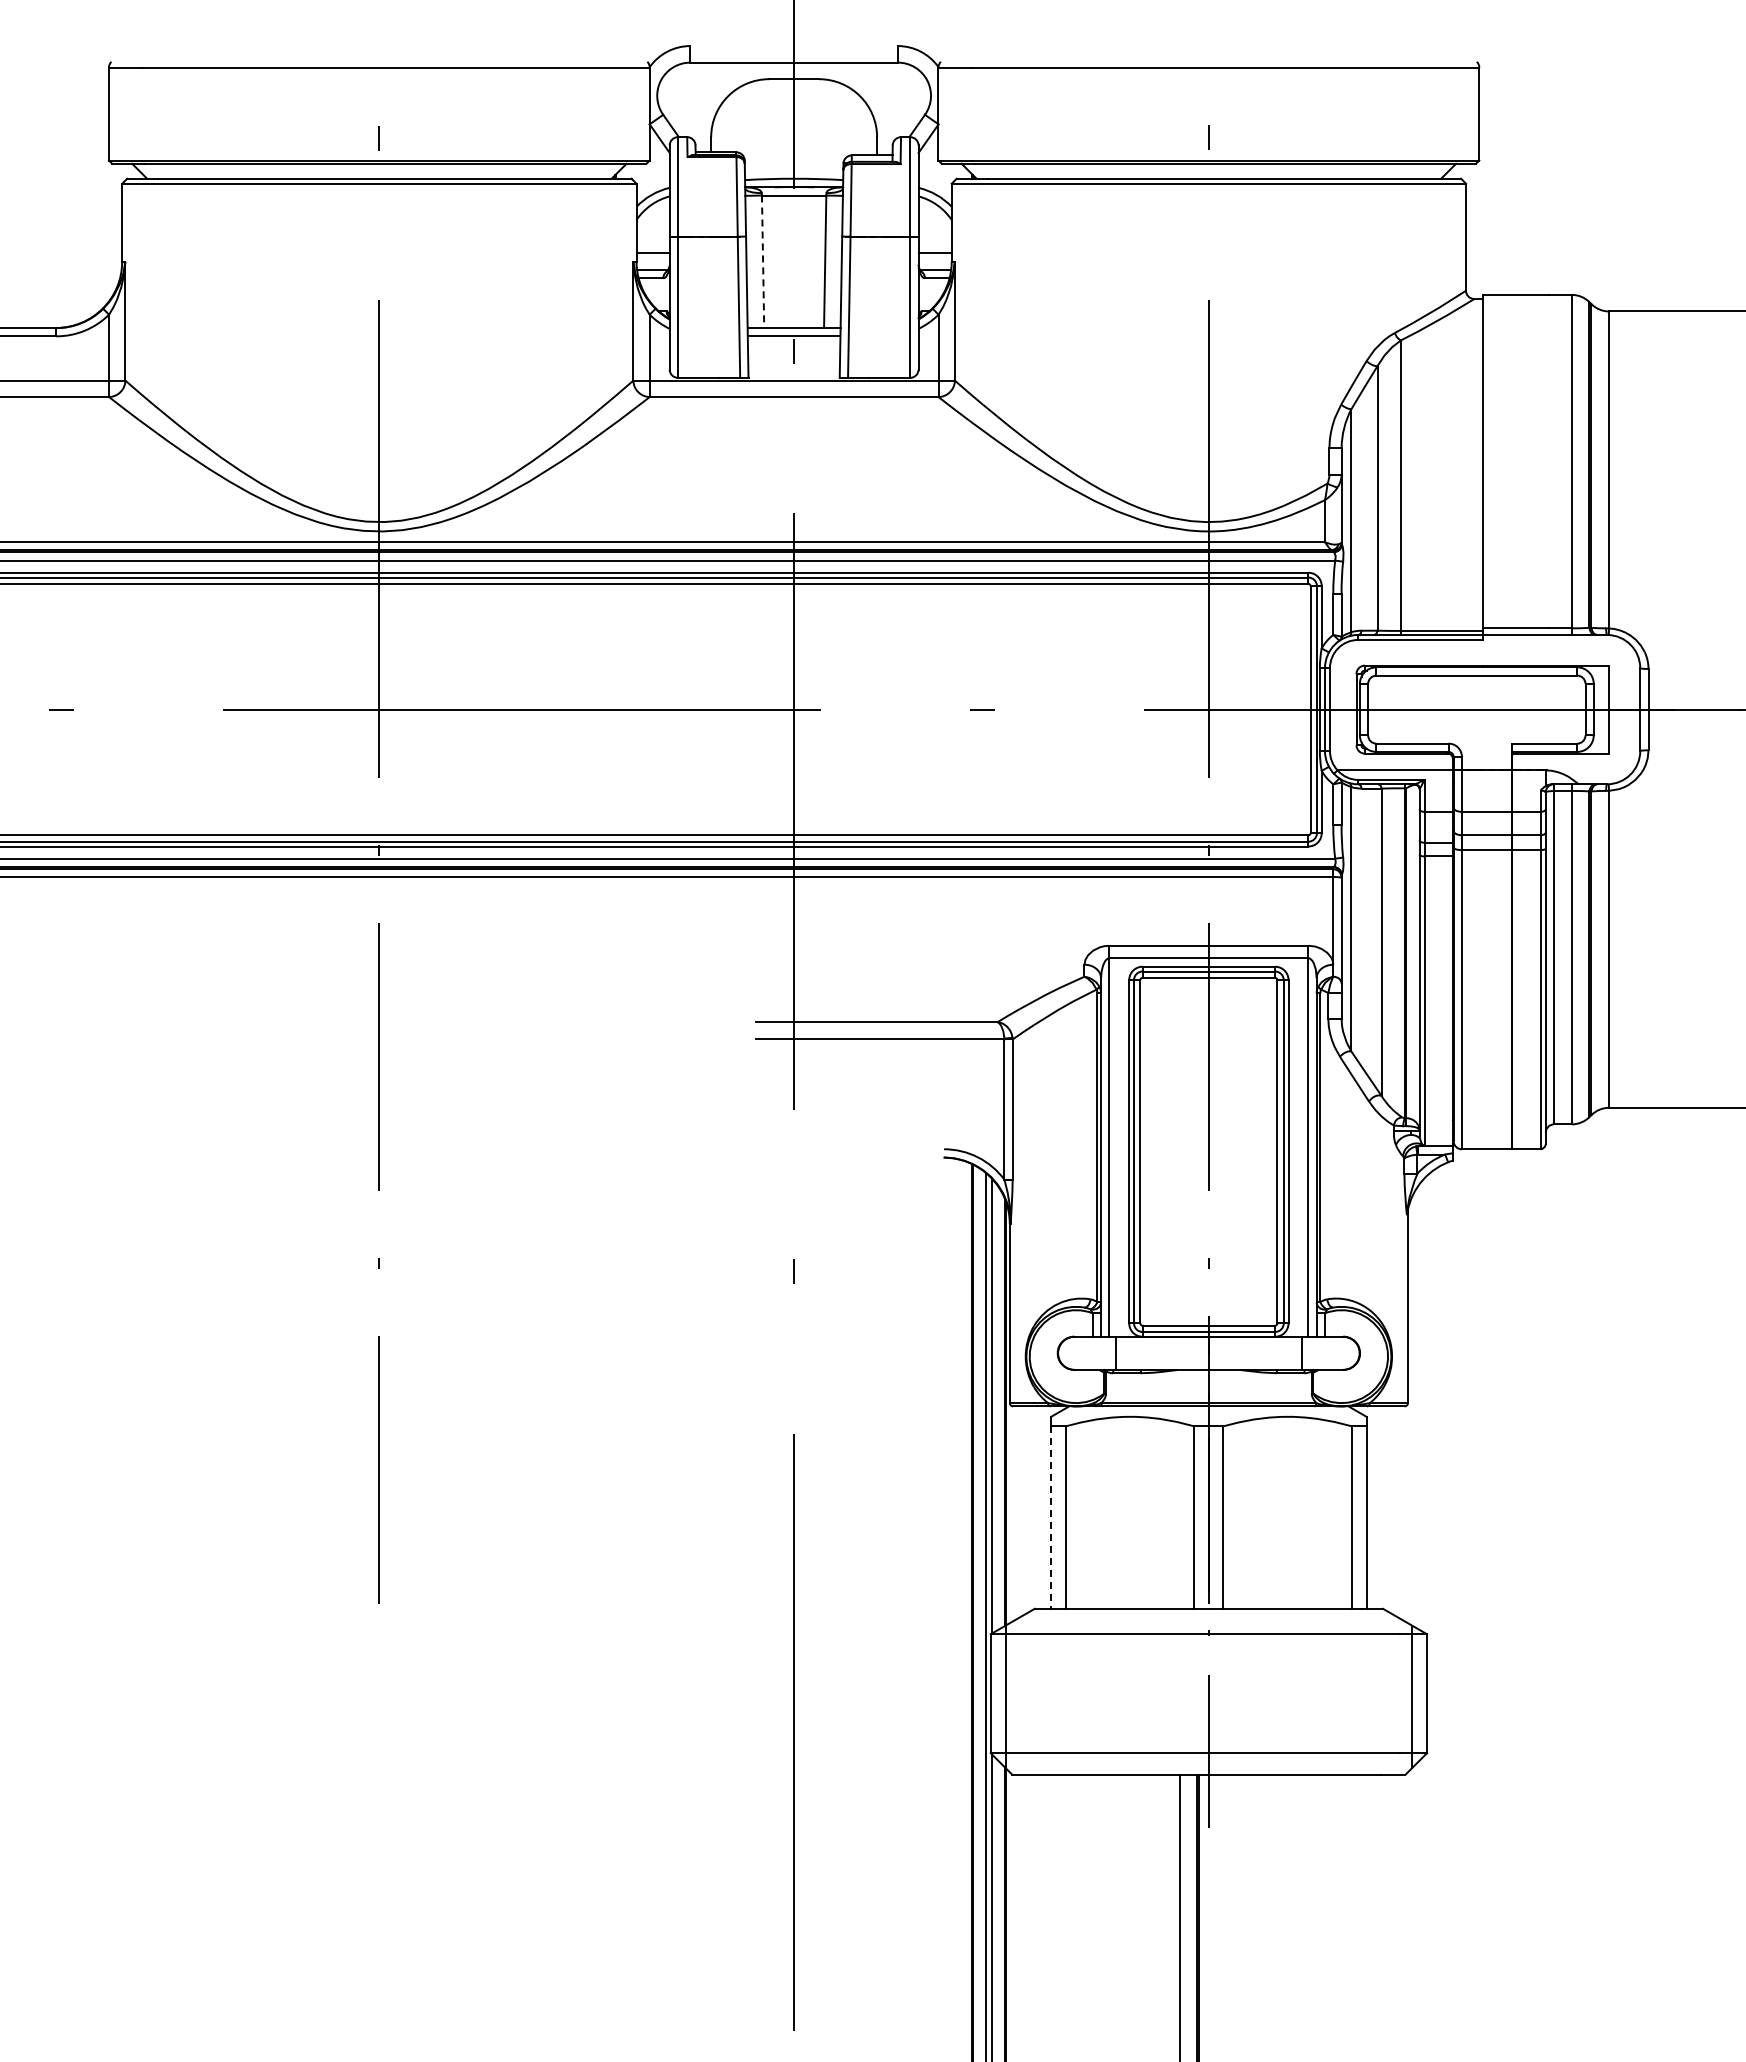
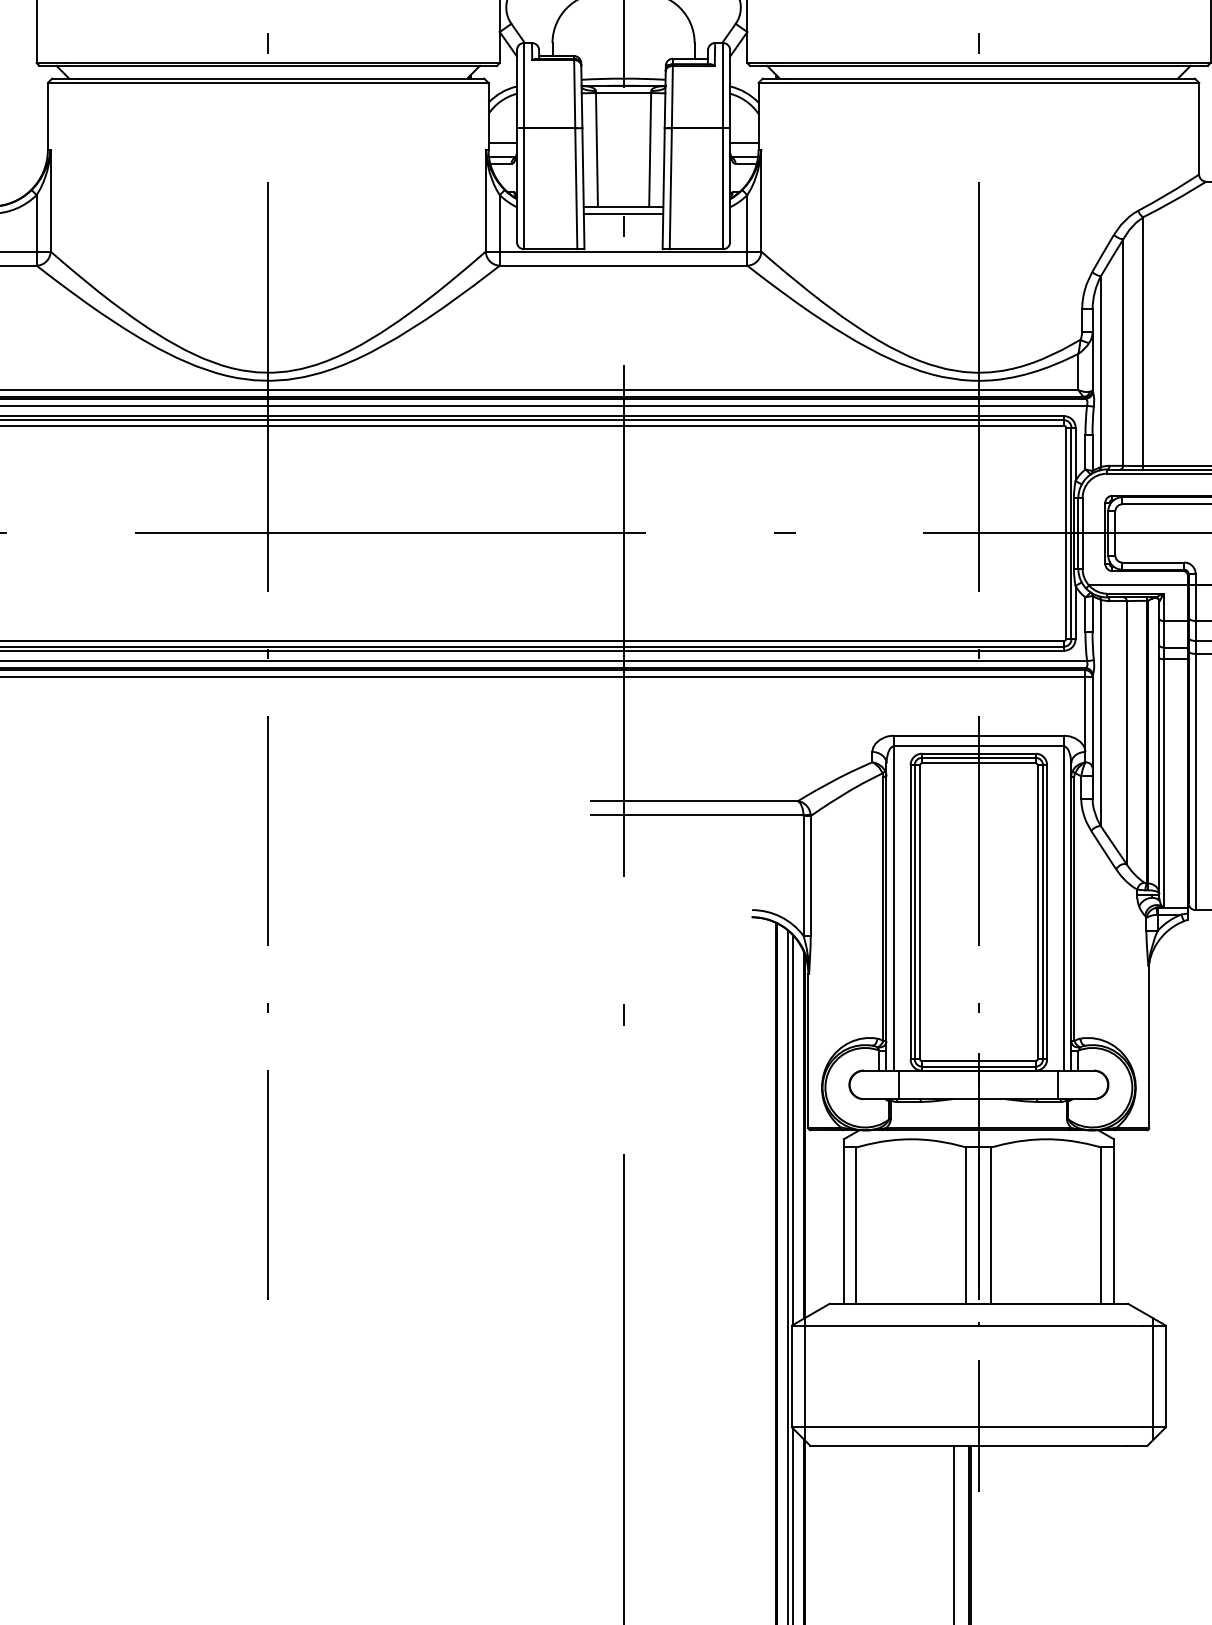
line: (763, 262) -> (597, 150), dashed -> solid
line: (1051, 1518) -> (844, 1226), dashed -> solid

